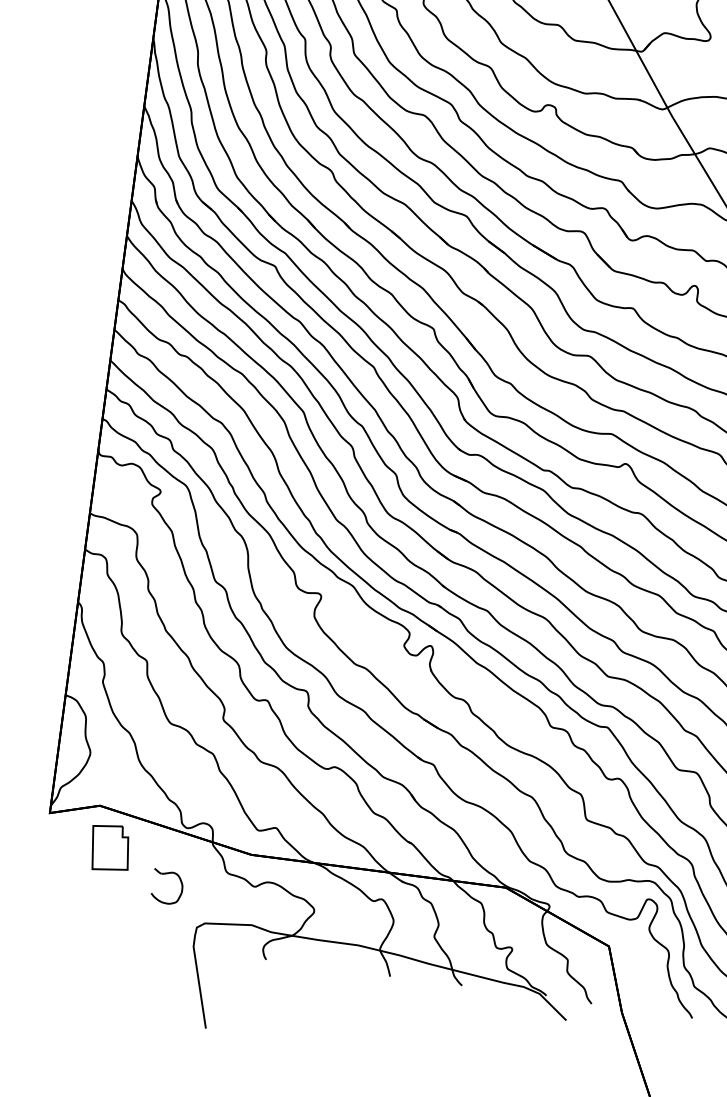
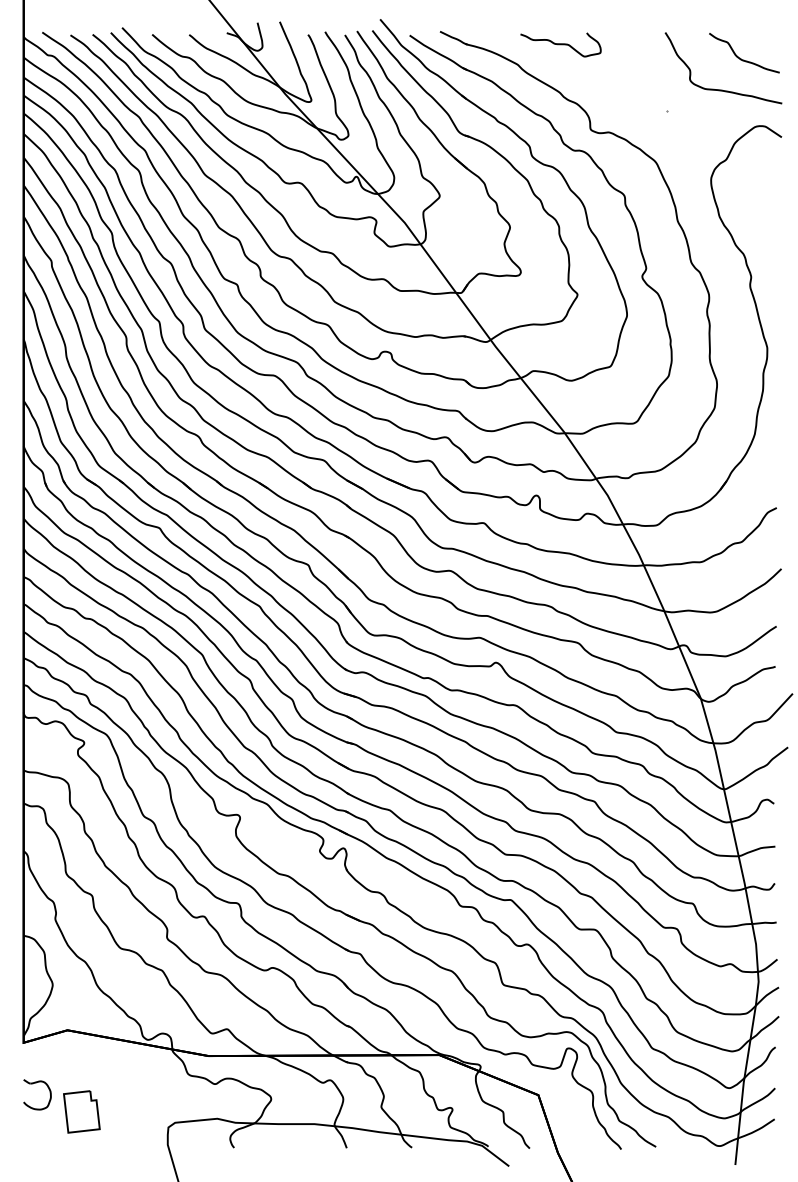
part: (110, 847) -> (81, 1111), moved
part: (164, 875) -> (33, 1084), moved

